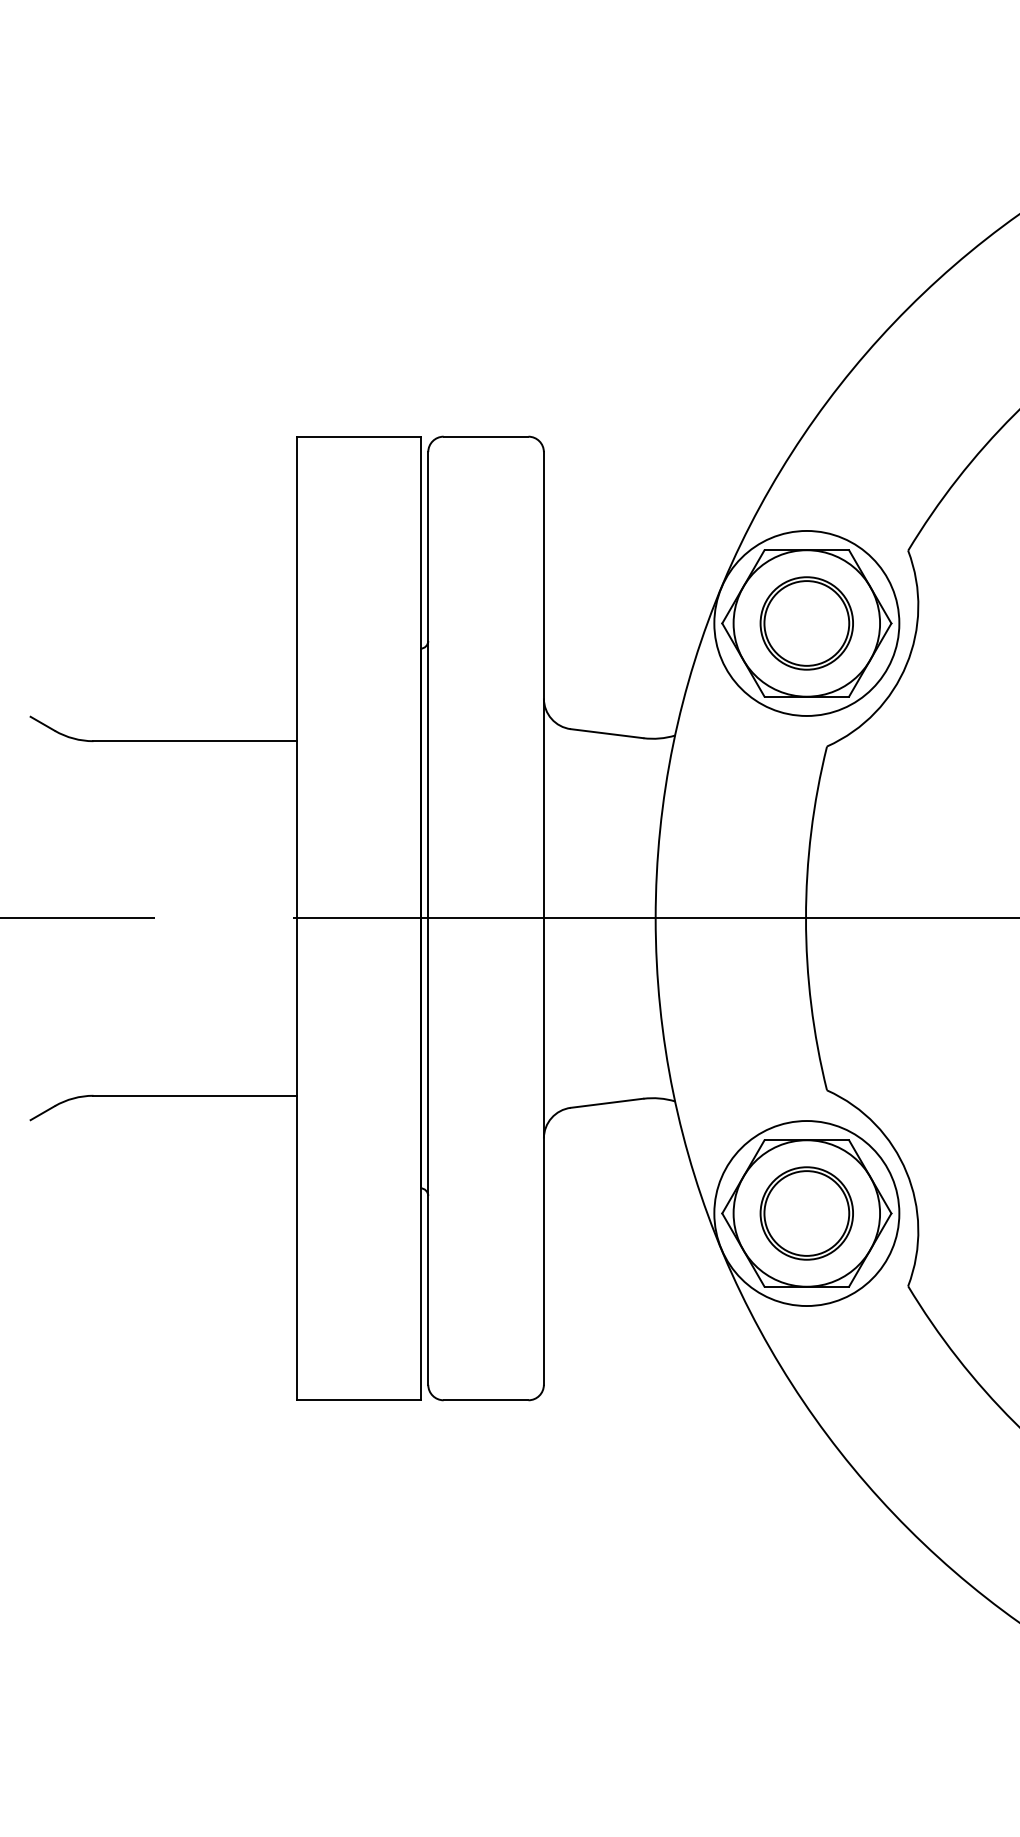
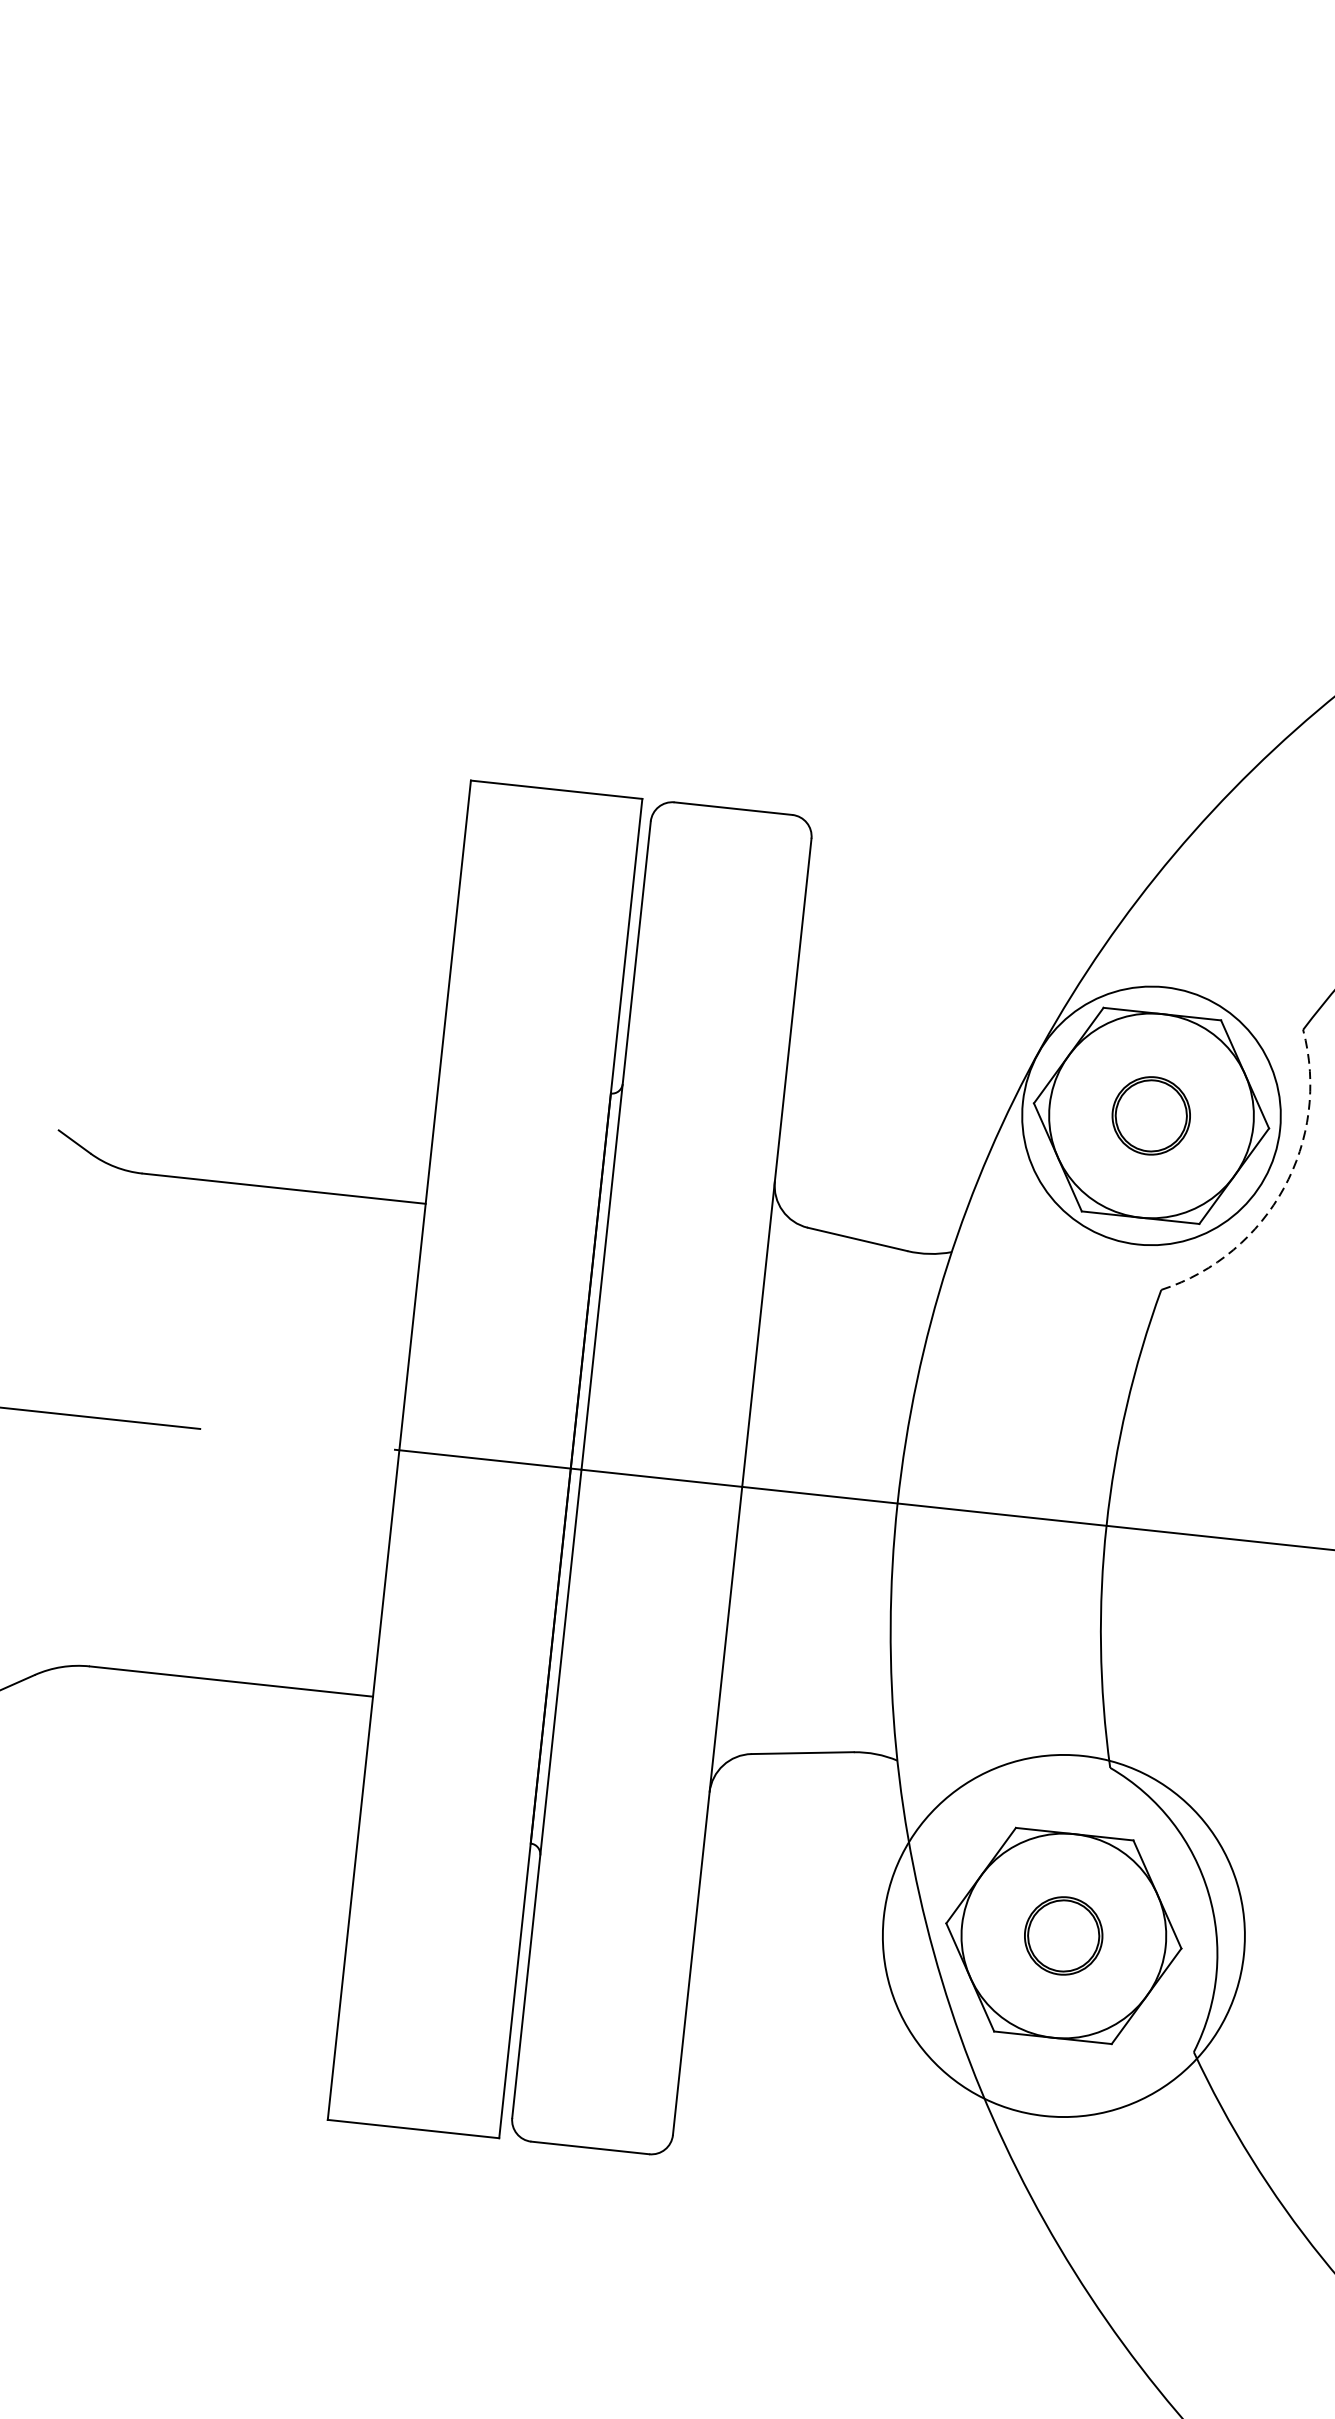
part: (806, 623) -> (1151, 1115), size x0.6
arc: (906, 664) -> (1283, 1187), solid -> dashed
circle: (806, 1213) -> (1063, 1935), size x1.4
part: (806, 1213) -> (1063, 1935), size x0.6

